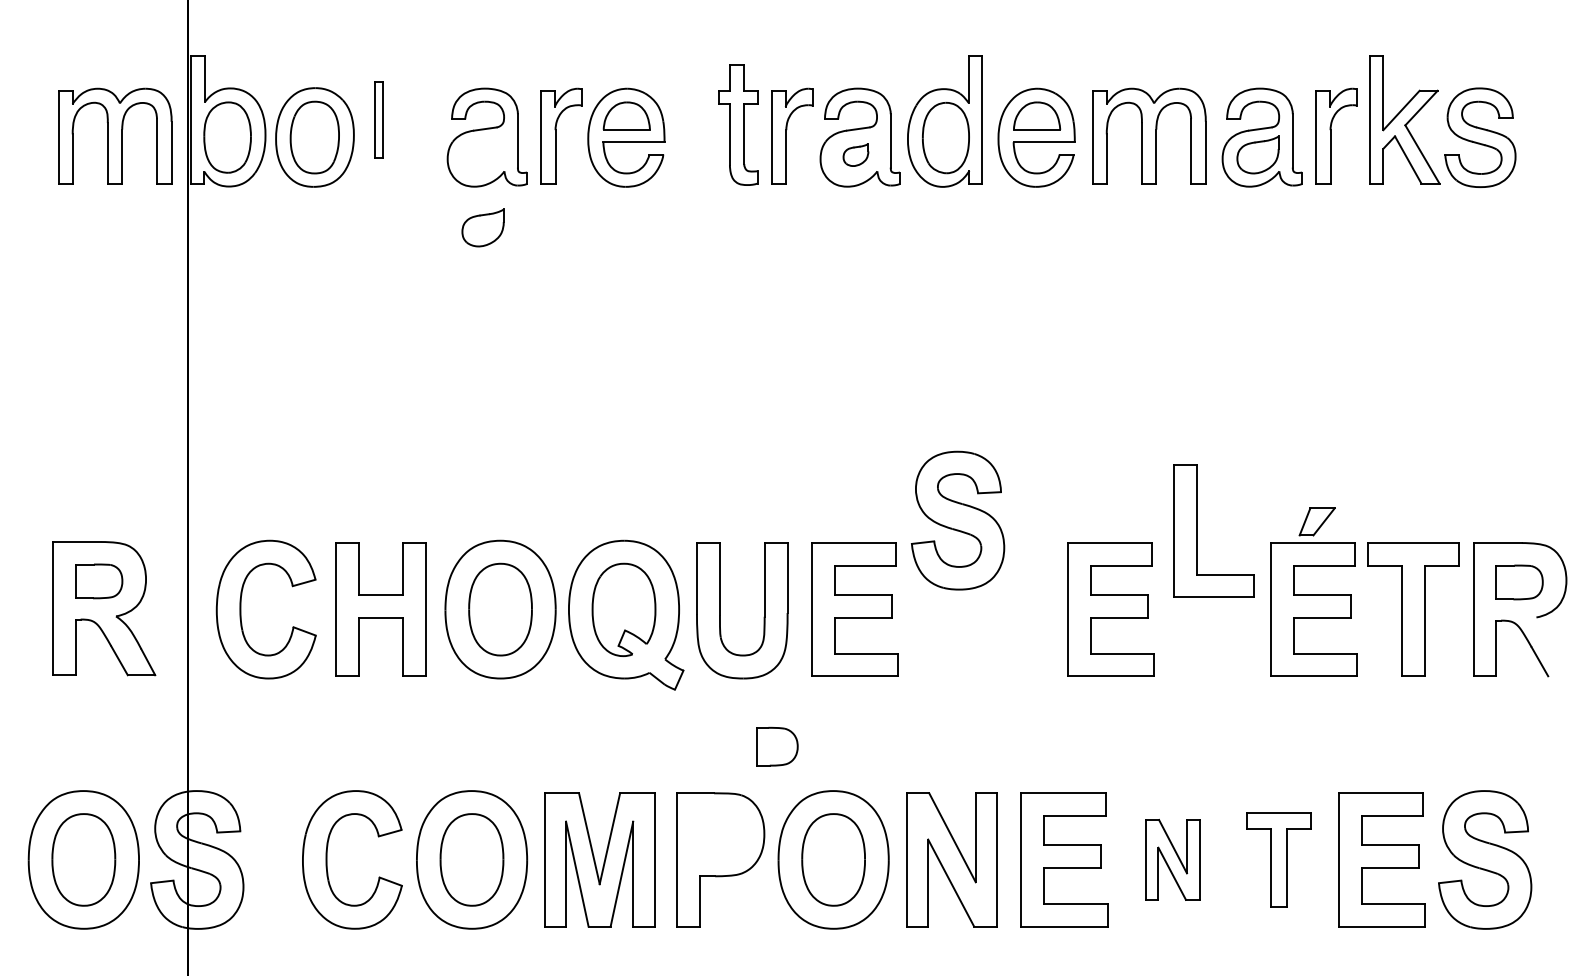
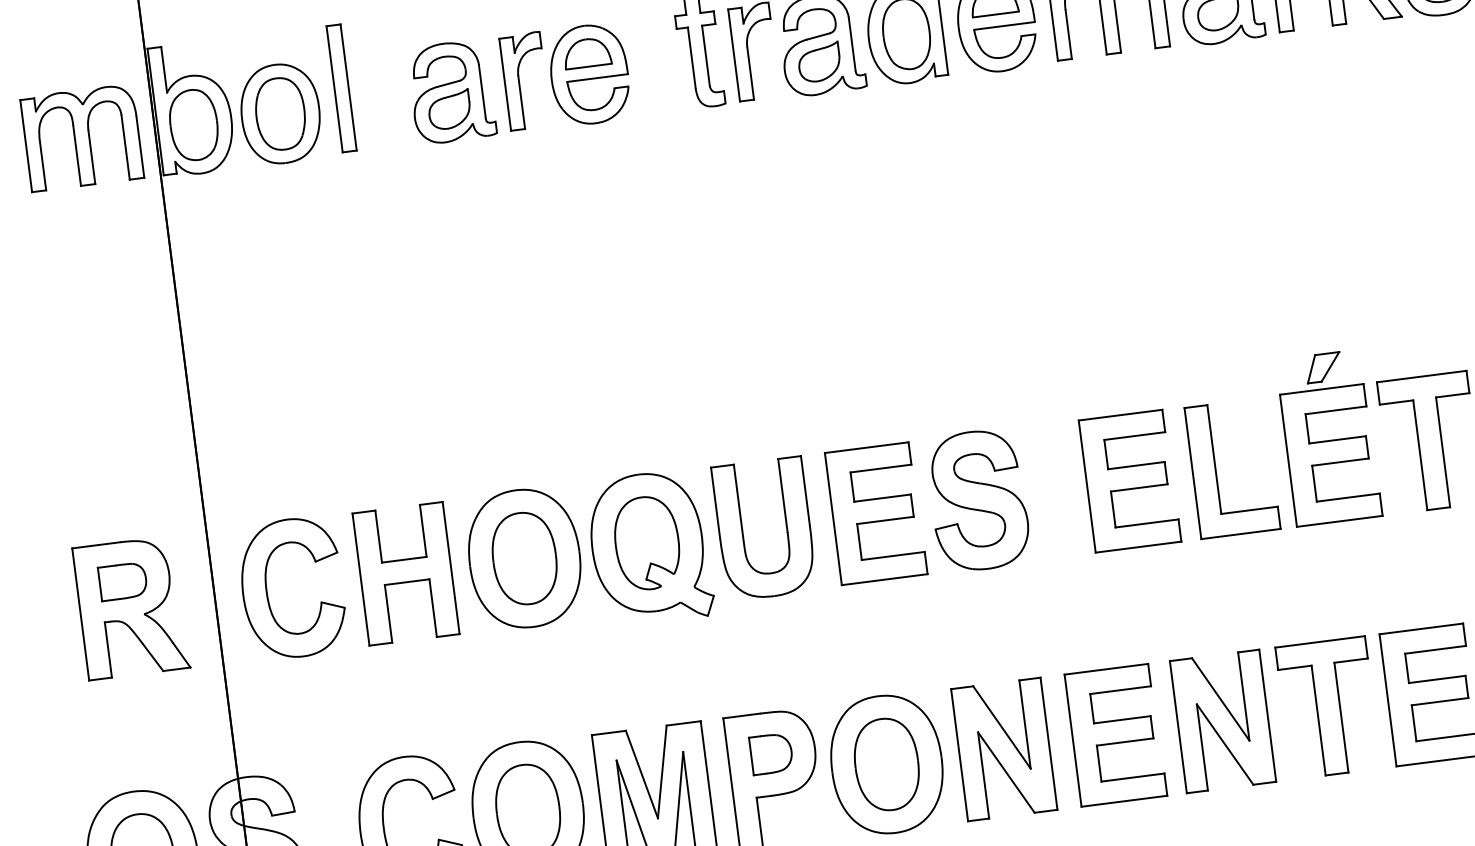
part: (378, 119) -> (341, 87), size x1.67
part: (855, 154) -> (818, 62), size x1.67
part: (482, 227) -> (448, 109), moved
part: (958, 520) -> (978, 500), moved
part: (1197, 530) -> (1215, 469), moved
part: (777, 746) -> (771, 753), moved
part: (1172, 859) -> (1222, 721), size x1.67
part: (1278, 859) -> (1328, 707), size x1.43

